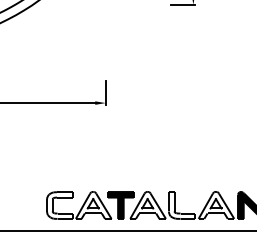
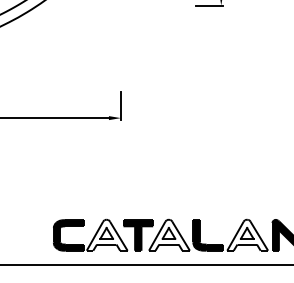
fill: (60, 205) -> (69, 235), added
fill: (181, 205) -> (207, 235), added

